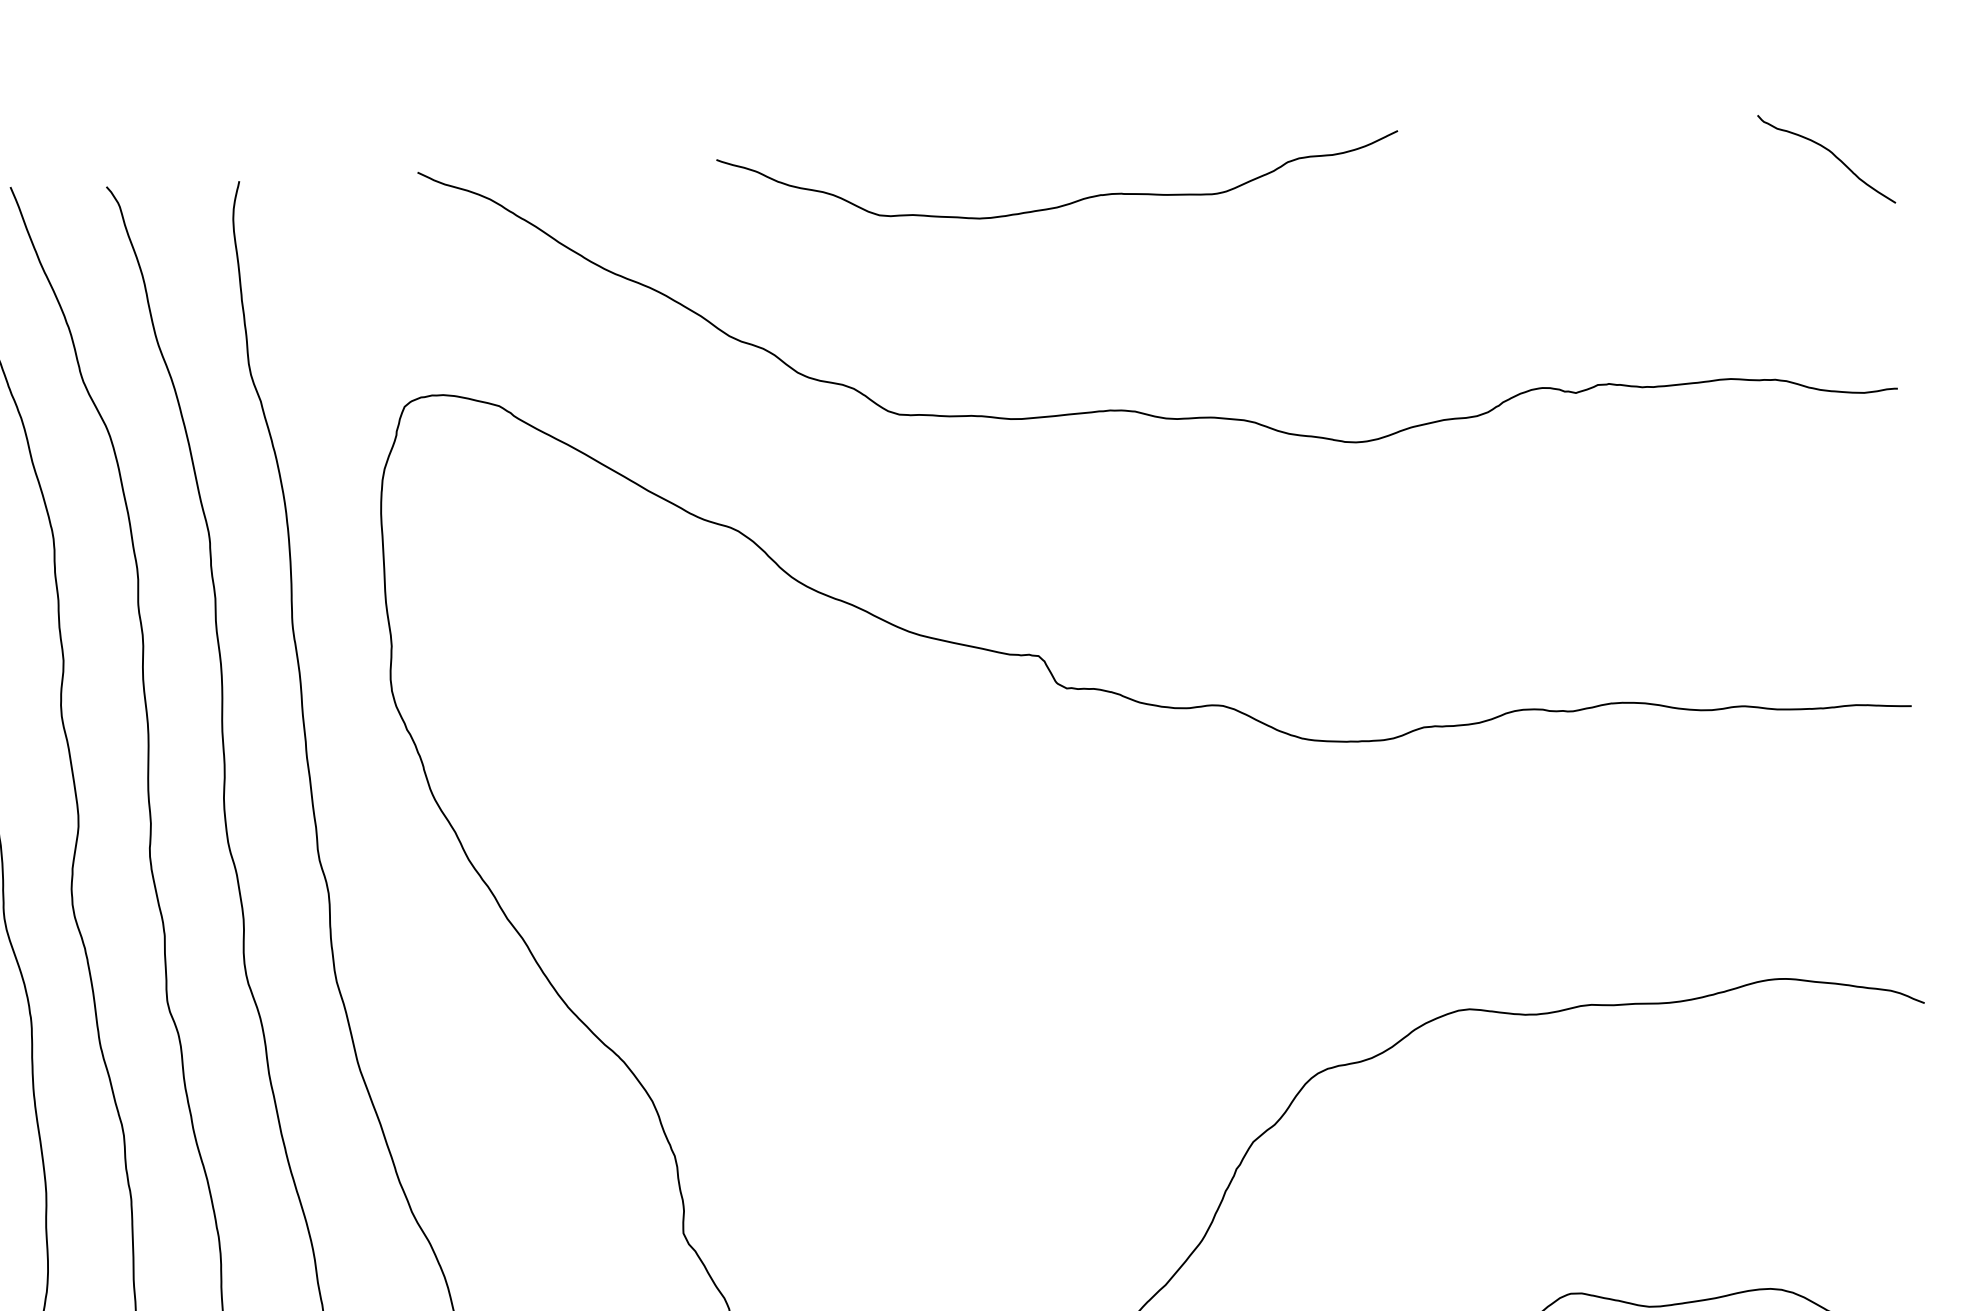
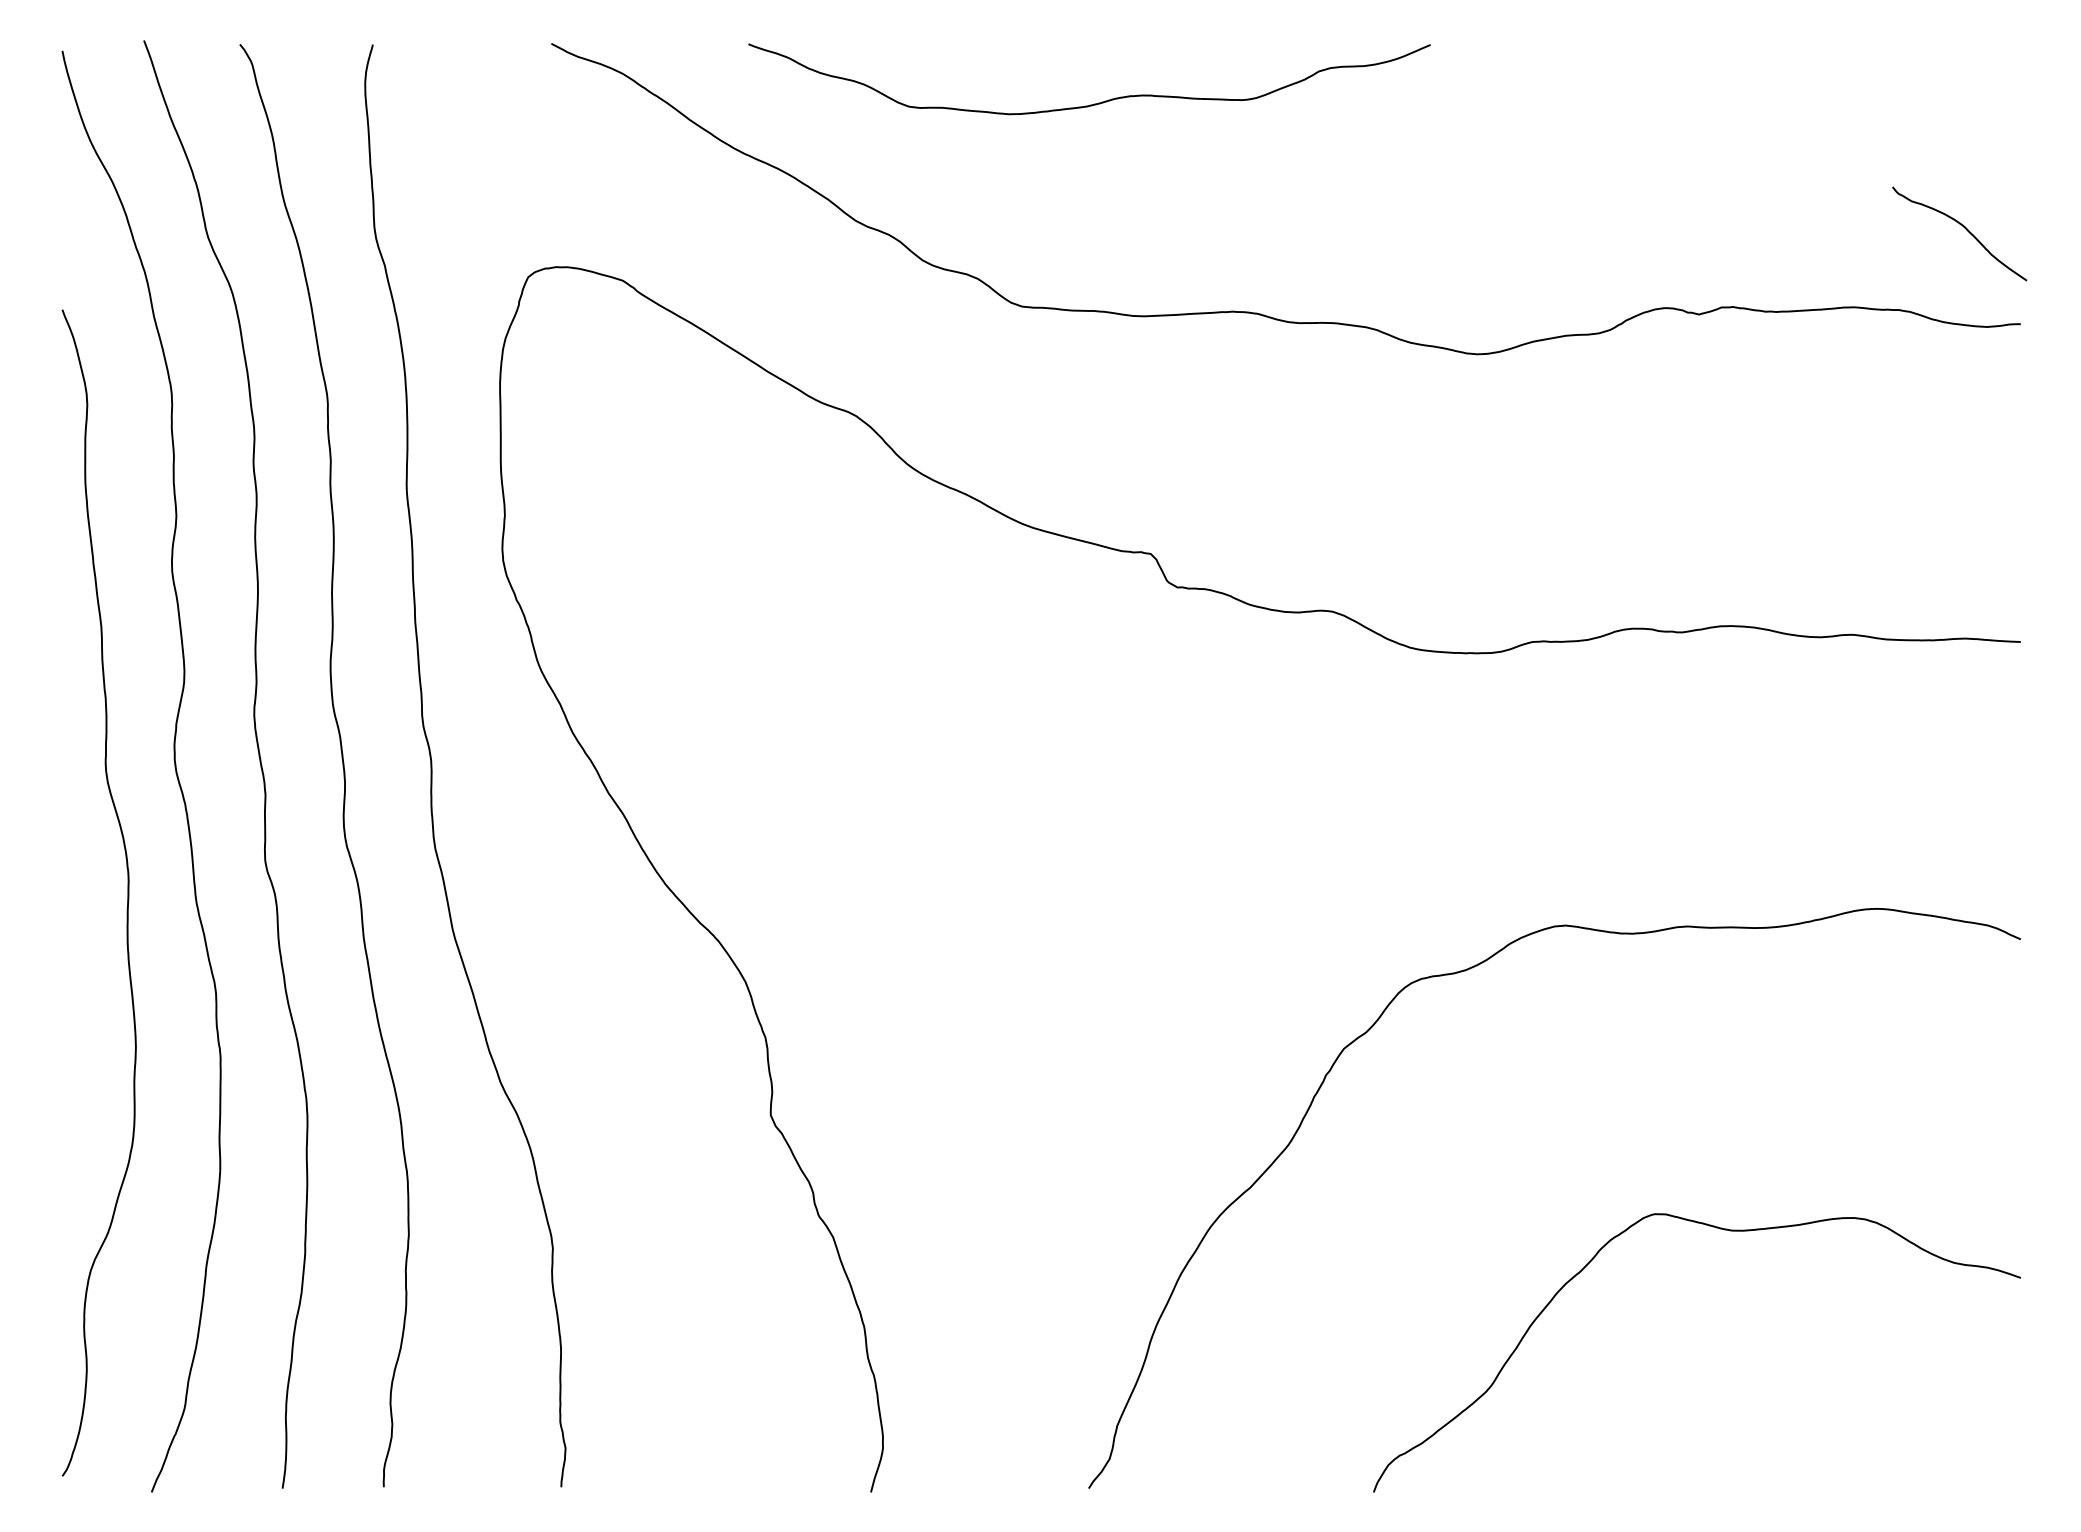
curve: (1831, 153) -> (1964, 228), moved
curve: (1064, 204) -> (1094, 103), moved

